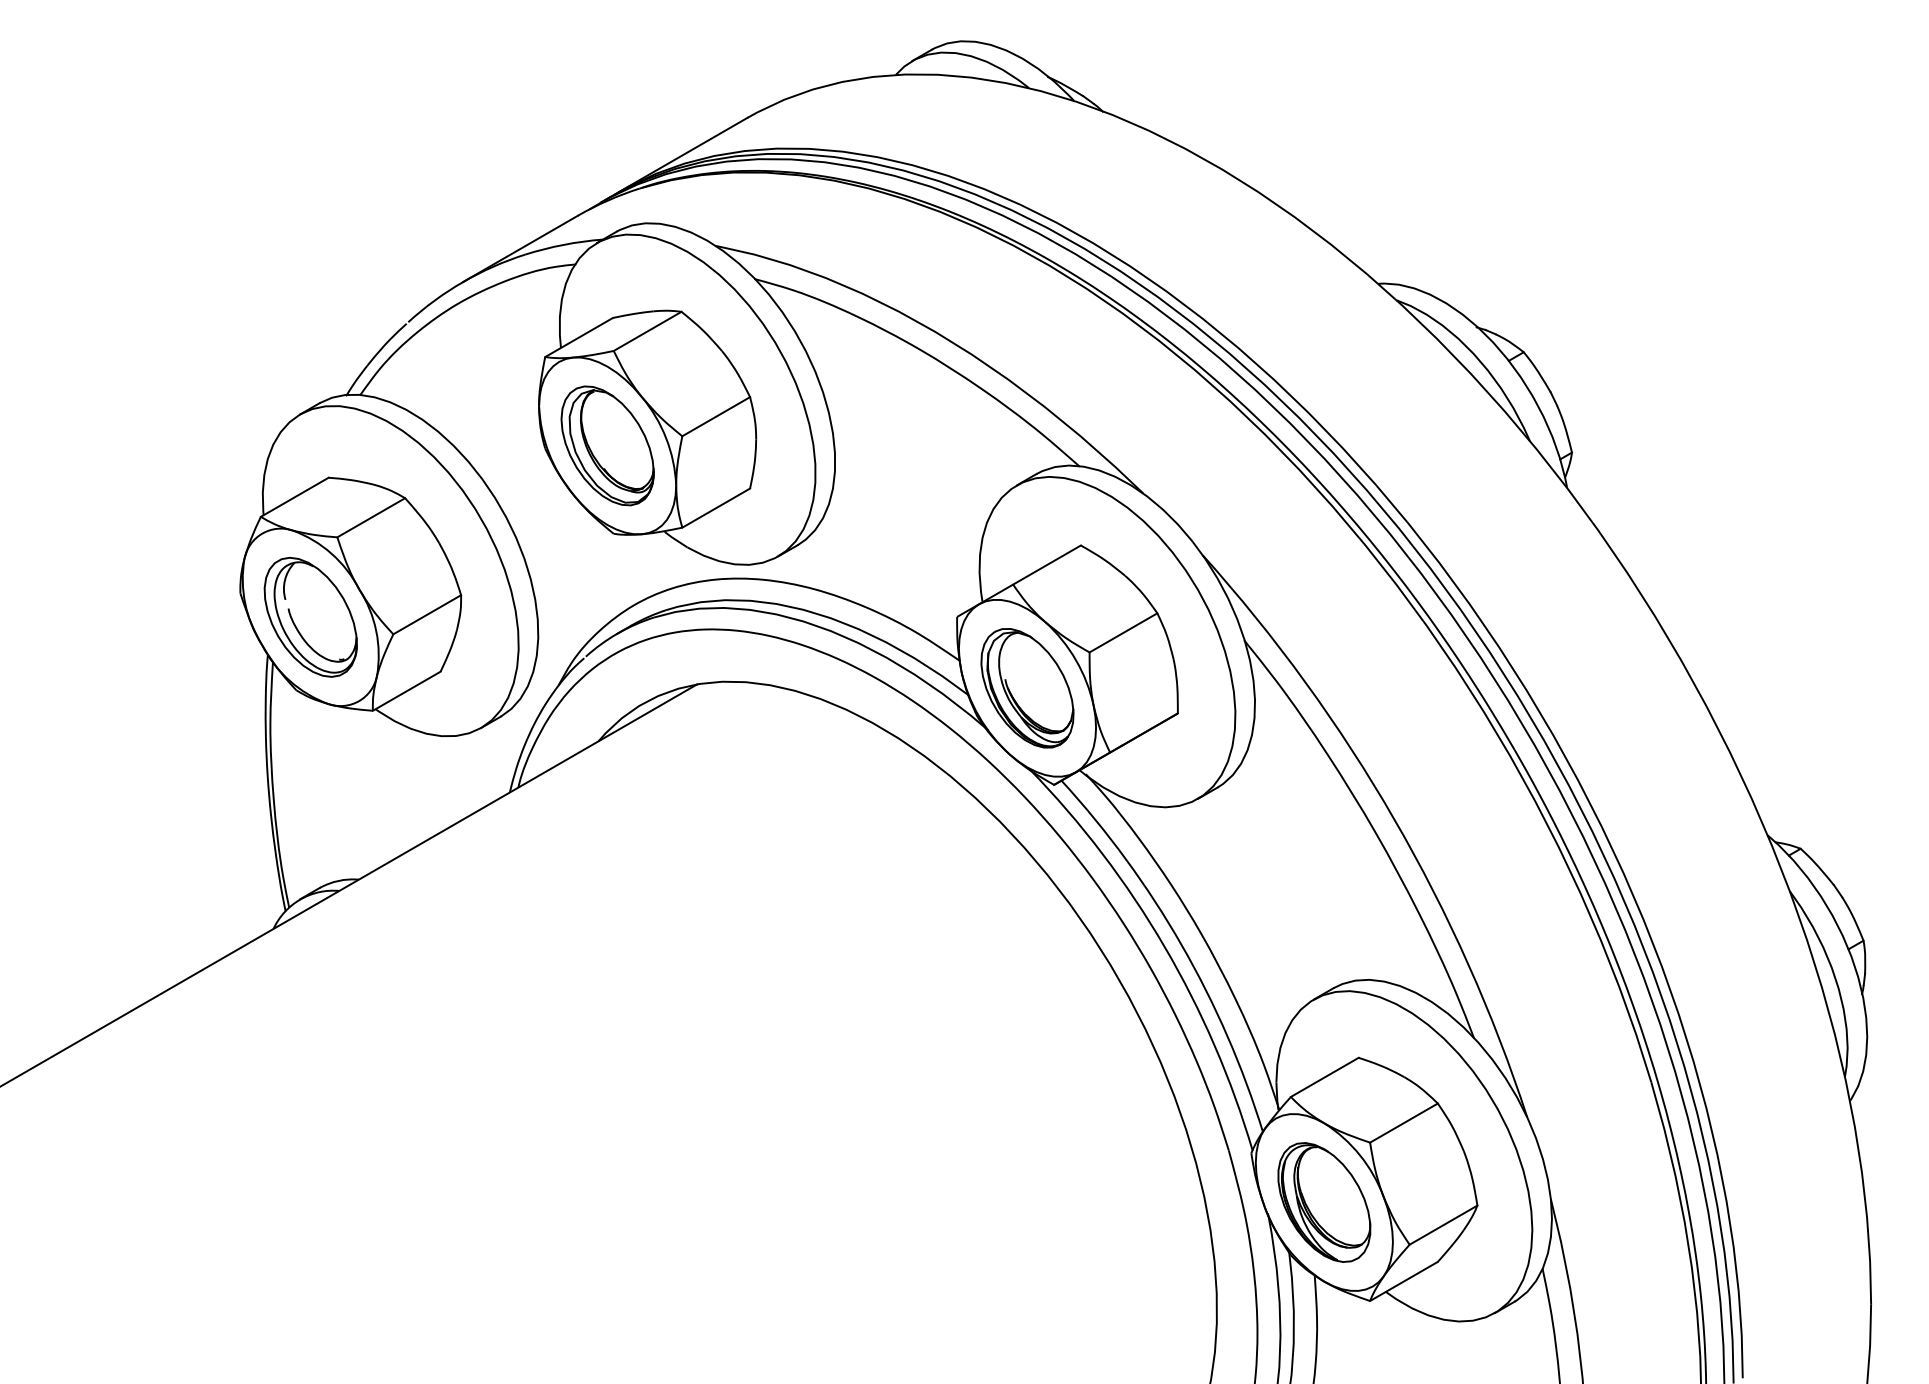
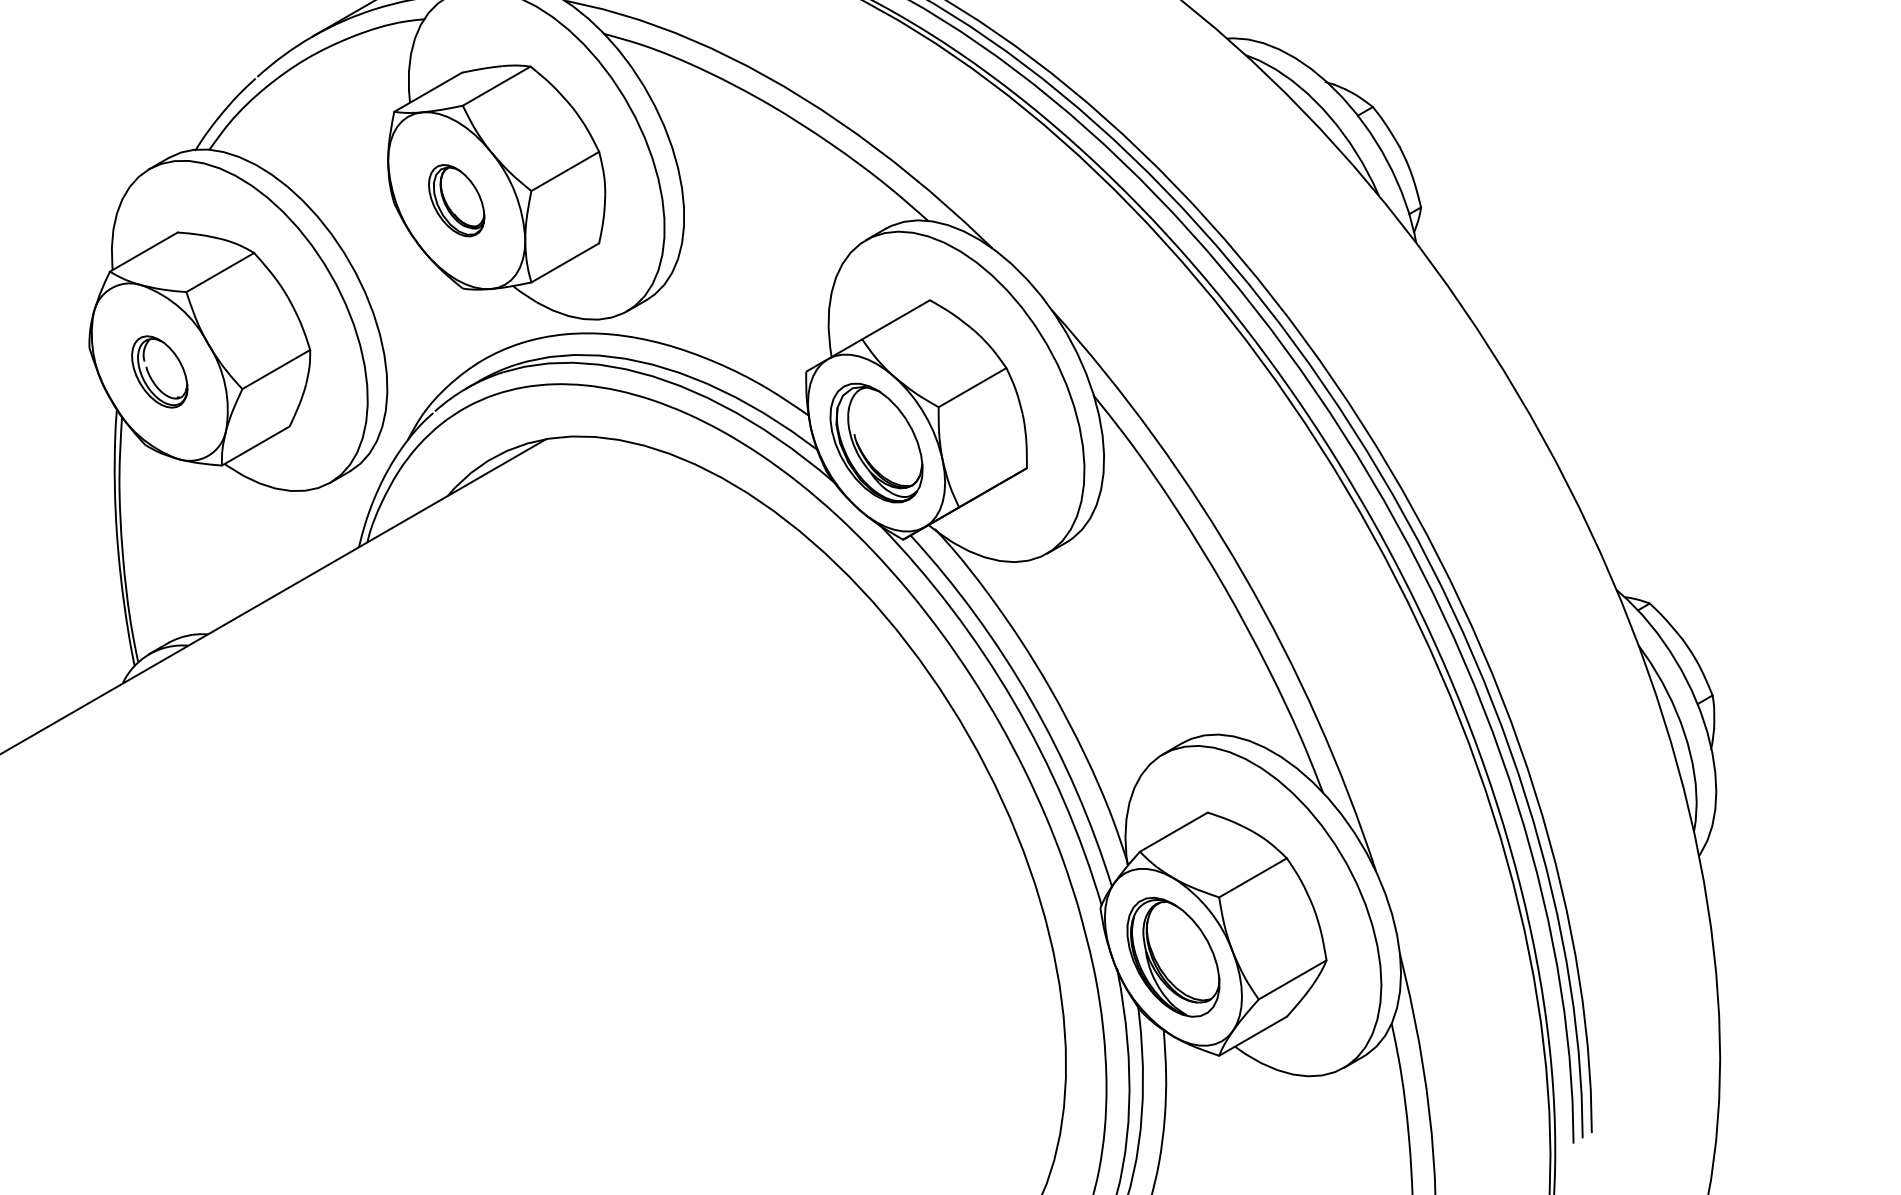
part: (607, 445) -> (456, 200), size x0.6
part: (310, 616) -> (159, 371), size x0.6

